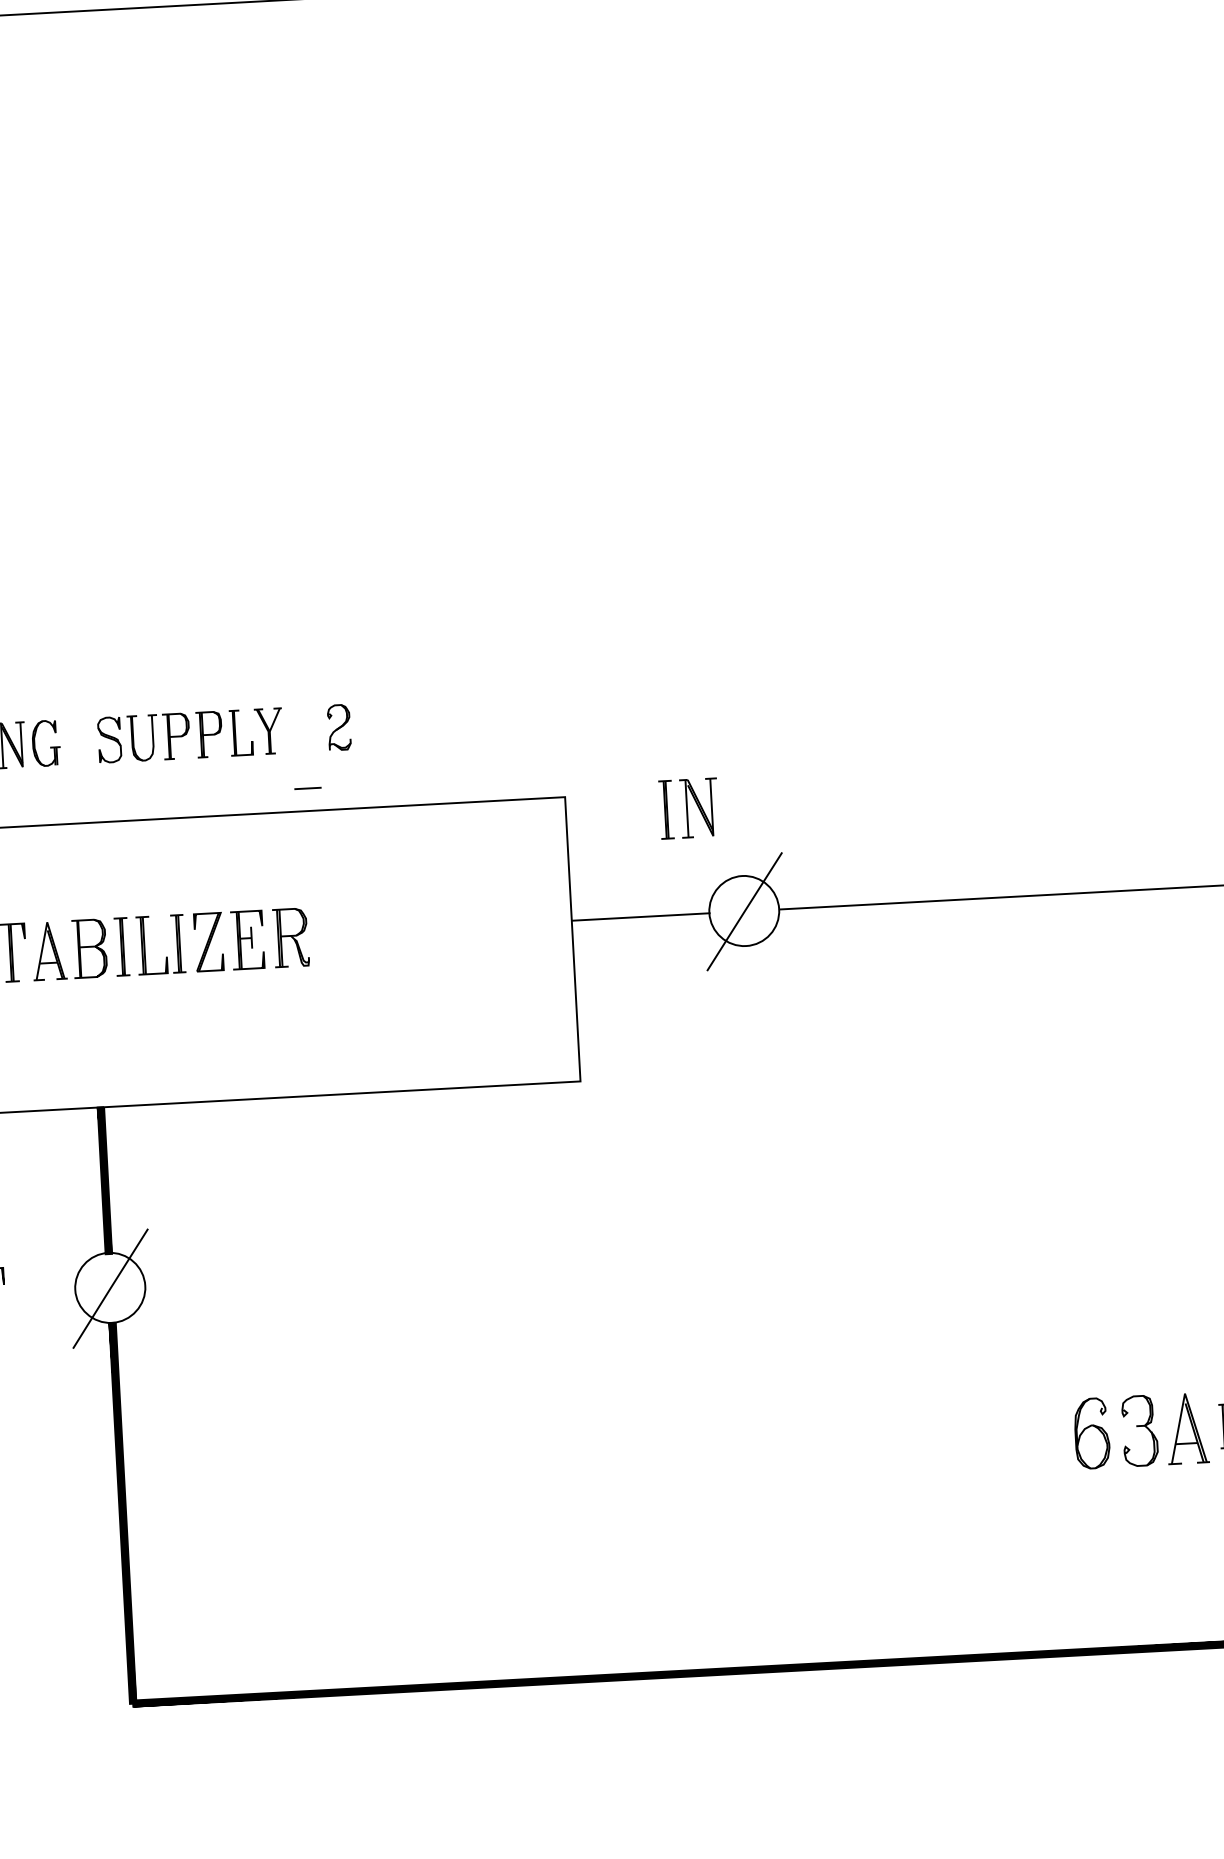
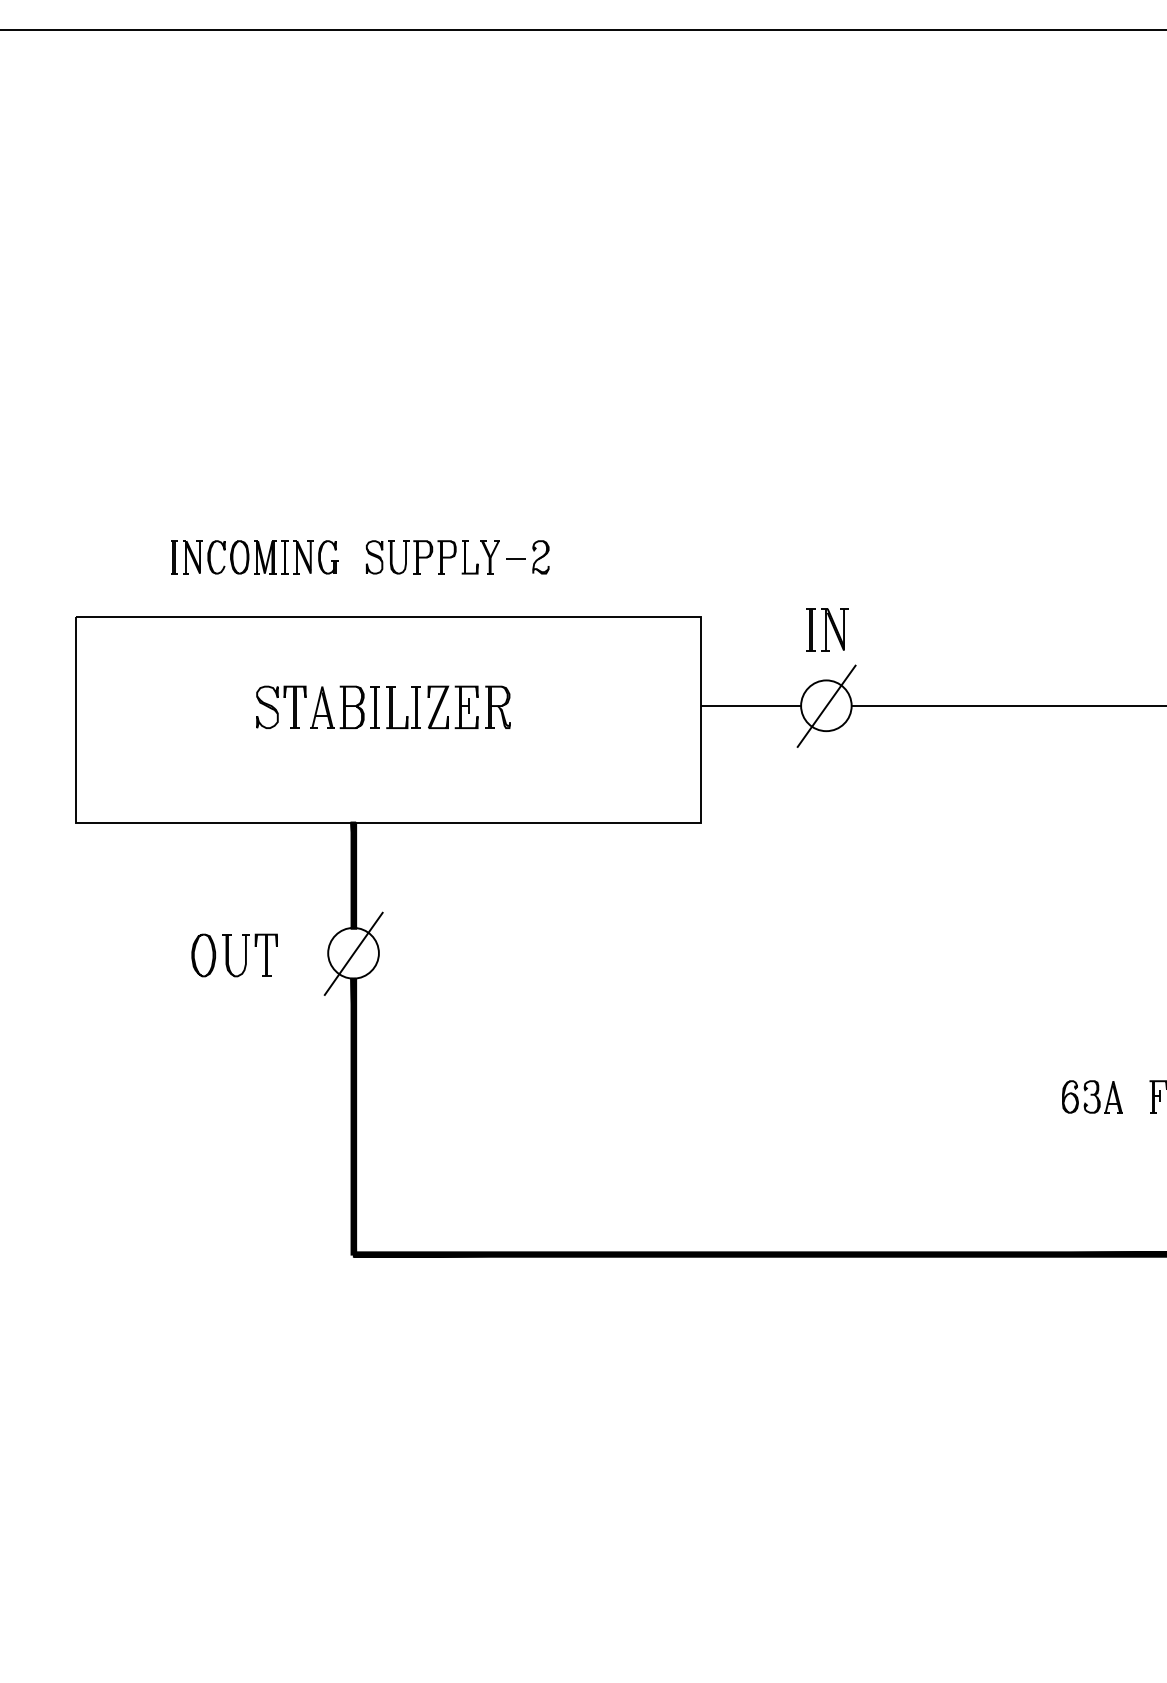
line: (307, 787) -> (515, 558), moved
part: (689, 808) -> (827, 629), moved
part: (1140, 1430) -> (1092, 1096), size x0.62

